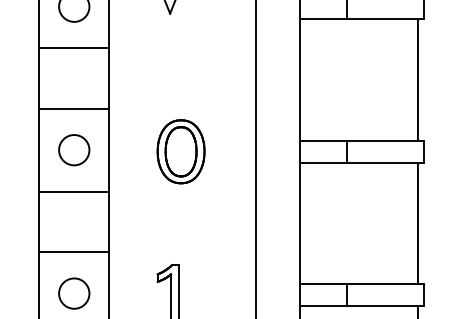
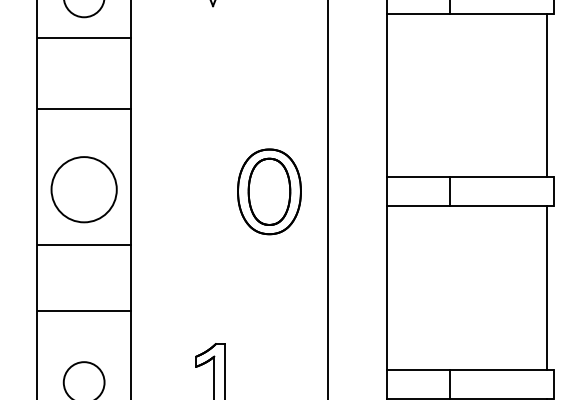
line: (73, 48) -> (83, 38), moved
line: (73, 108) -> (83, 108), moved
circle: (74, 150) -> (84, 190), size x1.6
part: (180, 151) -> (268, 191), moved
line: (73, 252) -> (83, 311), moved

